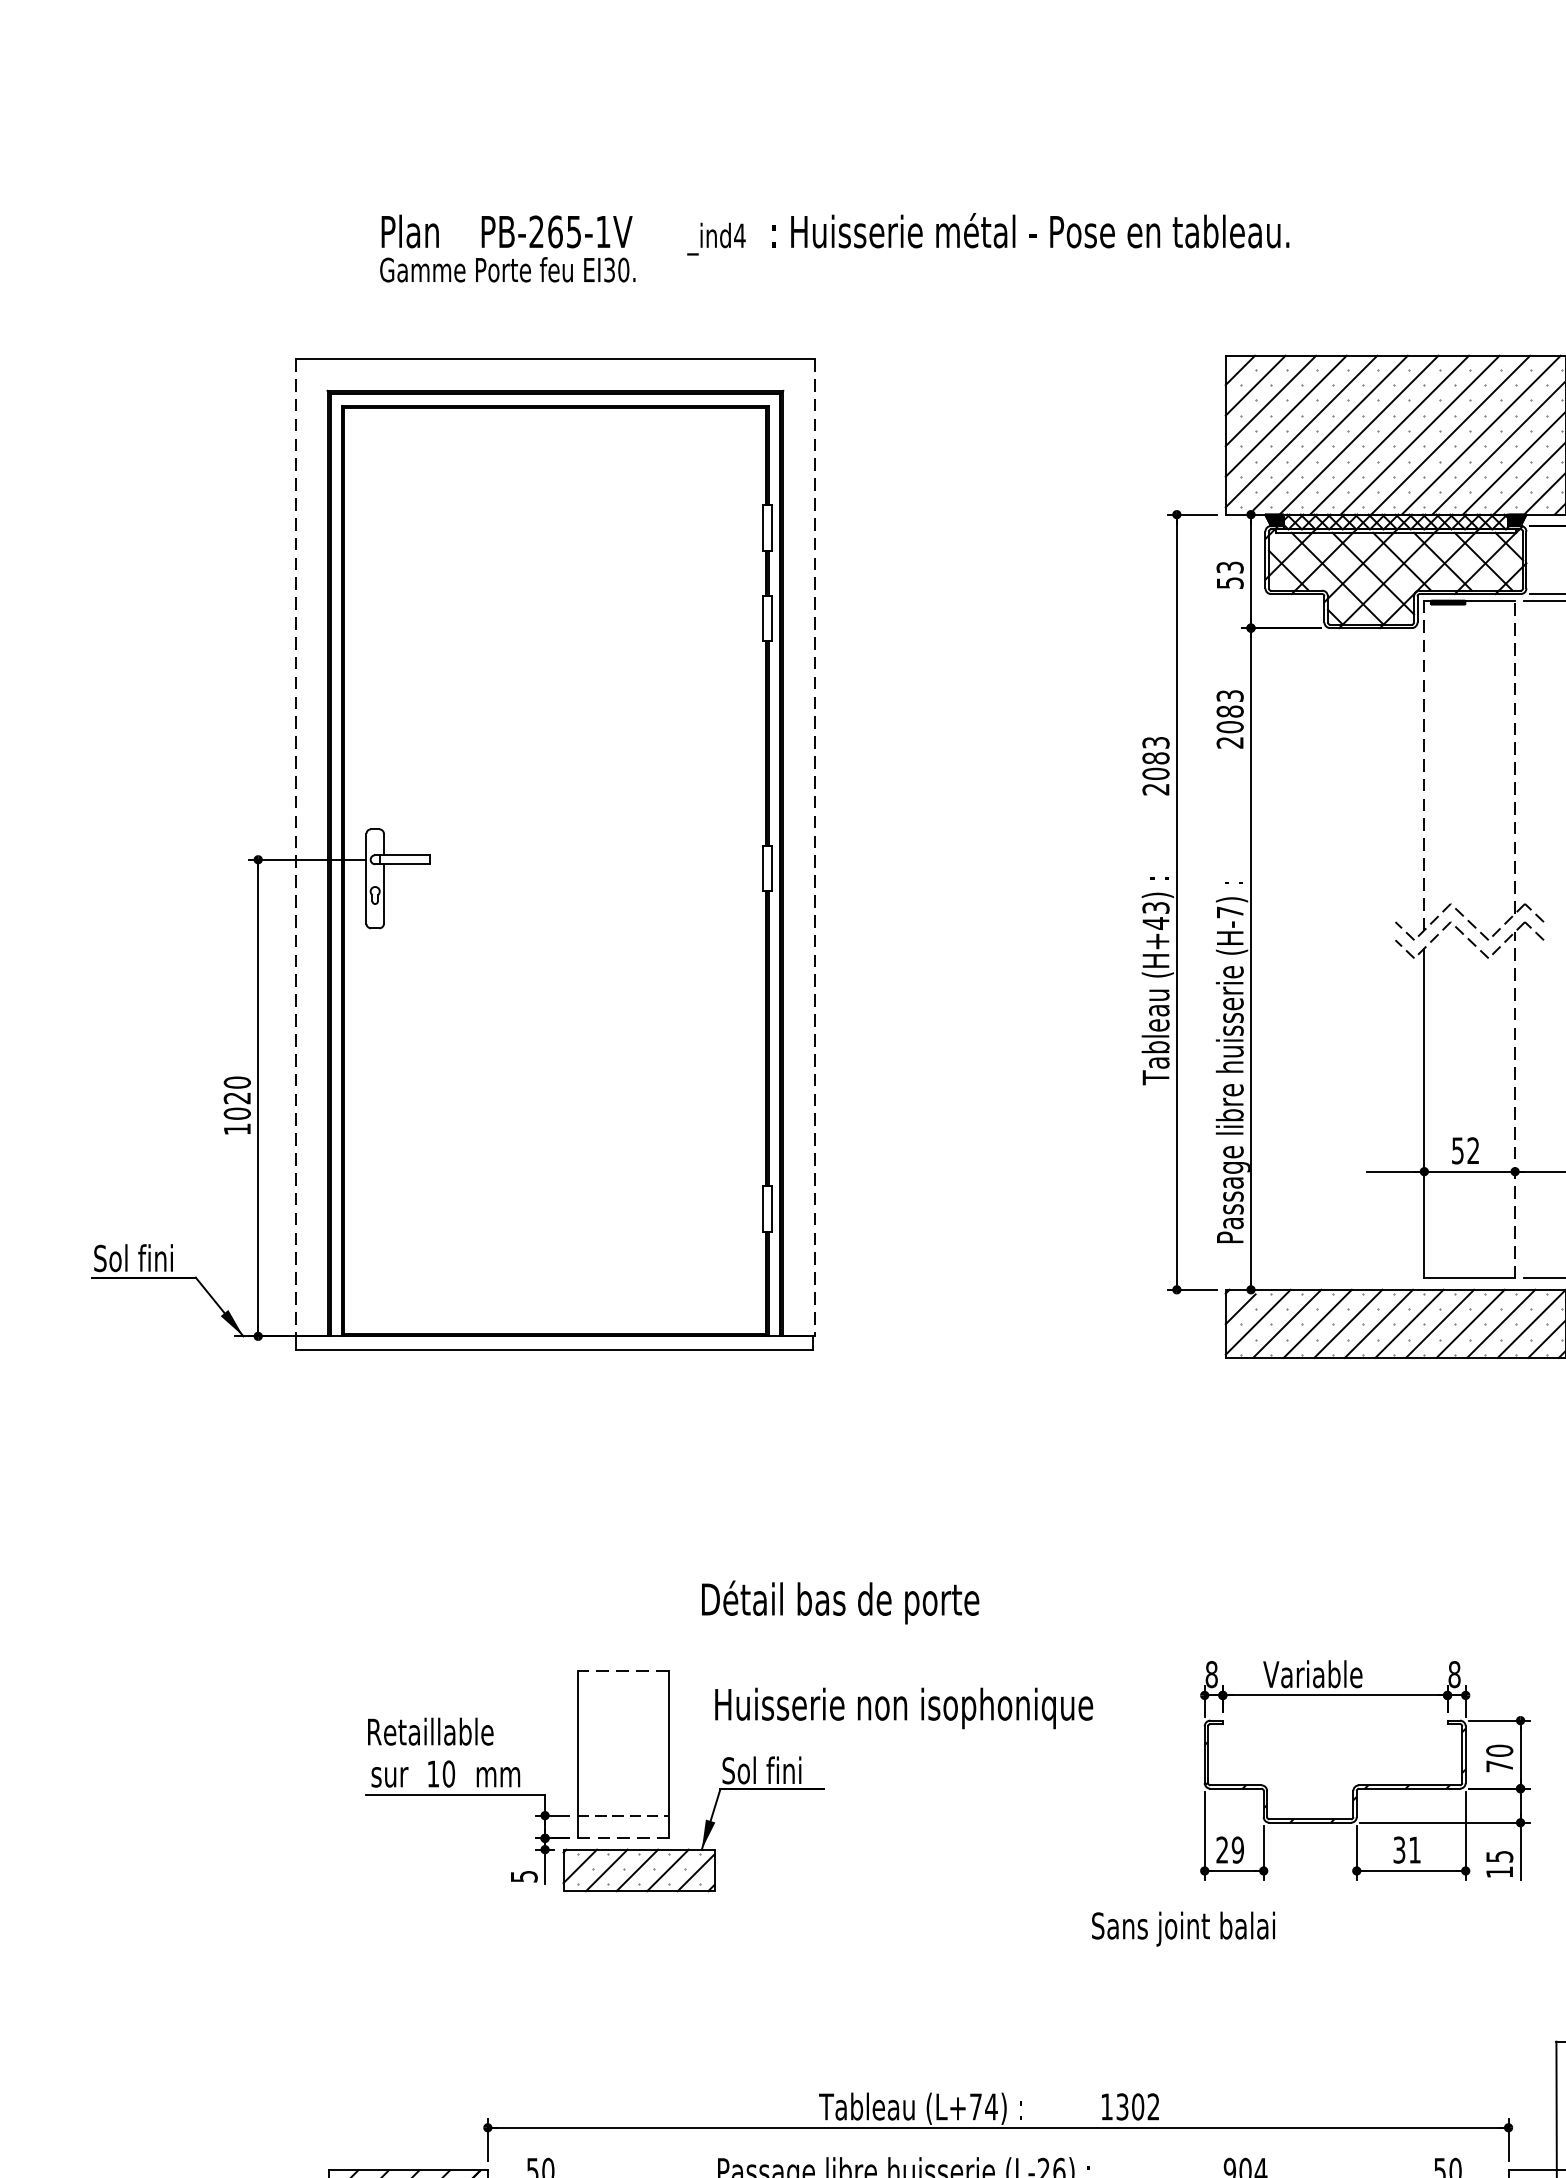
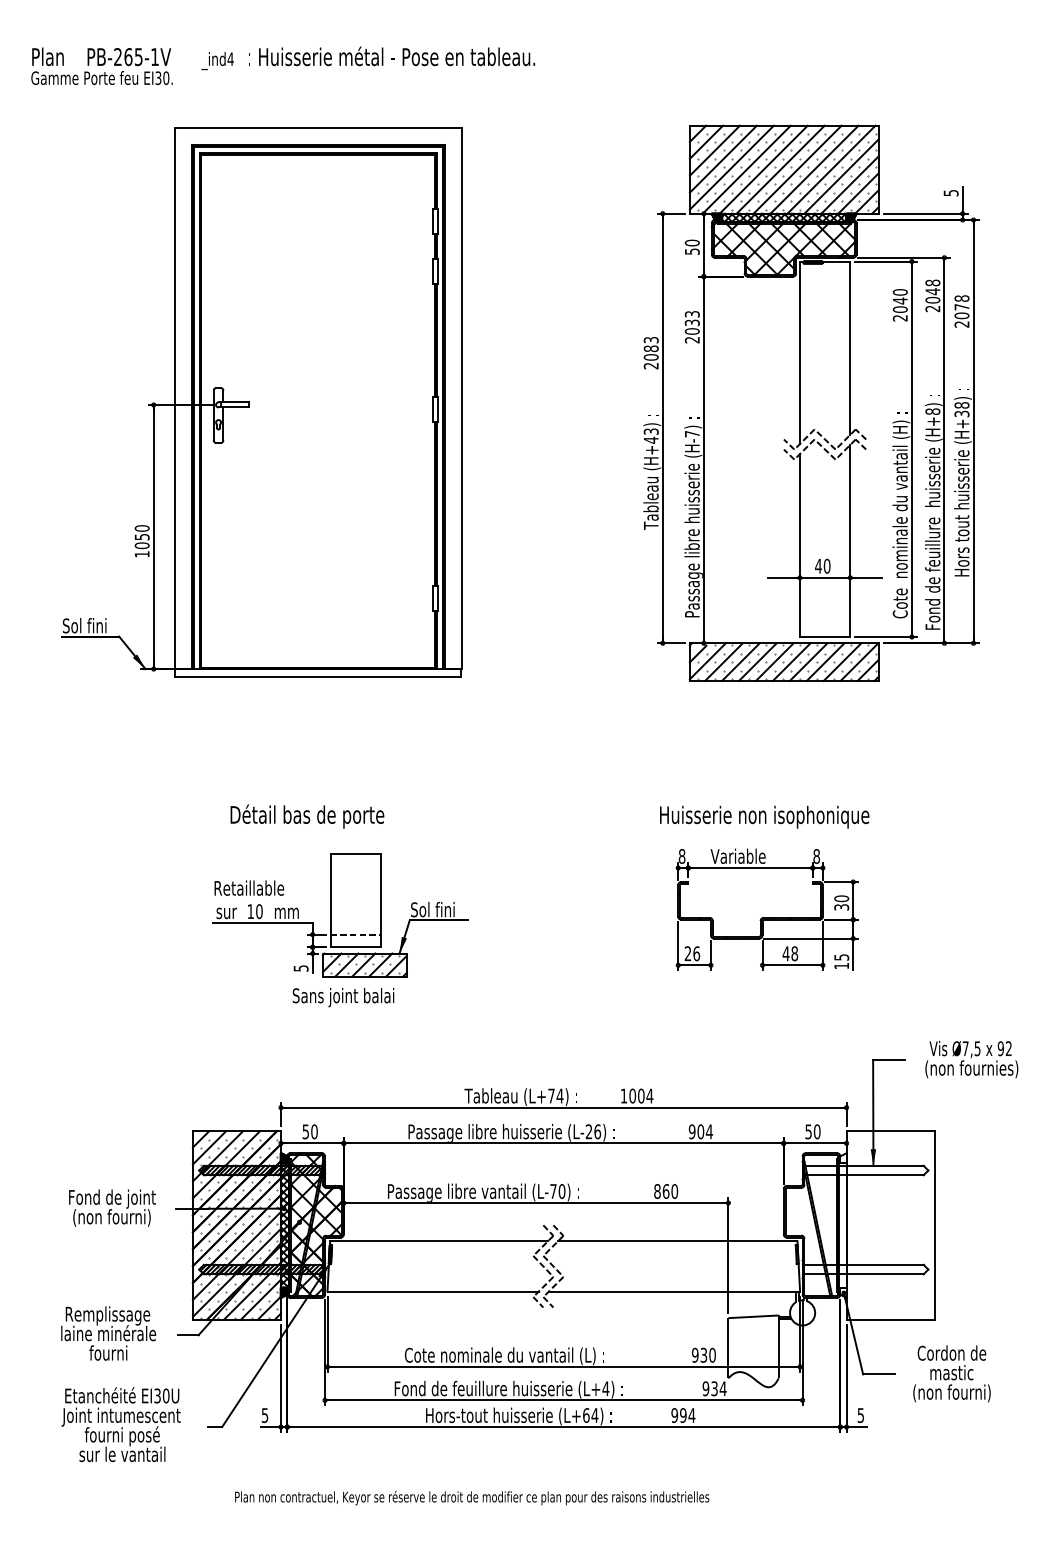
text: (833, 247) -> (282, 65), moved
text: (1230, 566) -> (692, 242), 53 -> 50
text: (1230, 710) -> (692, 322), 2083 -> 2033
line: (1515, 757) -> (850, 348), dashed -> solid
line: (1423, 765) -> (799, 352), dashed -> solid
line: (295, 848) -> (174, 398), dashed -> solid
line: (815, 848) -> (462, 398), dashed -> solid
text: (236, 1098) -> (141, 537), 1020 -> 1050
line: (1515, 1104) -> (850, 540), dashed -> solid
text: (1465, 1149) -> (822, 565), 52 -> 40
text: (840, 1602) -> (307, 816), moved
line: (622, 1670) -> (355, 854), dashed -> solid
text: (903, 1707) -> (764, 816), moved
text: (1499, 1766) -> (841, 907), 70 -> 30
line: (624, 1838) -> (356, 947), dashed -> solid
text: (1237, 1849) -> (696, 953), 29 -> 26
text: (1407, 1849) -> (790, 953), 31 -> 48
text: (1183, 1929) -> (343, 997), moved
text: (1138, 2105) -> (641, 1095), 1302 -> 1004

